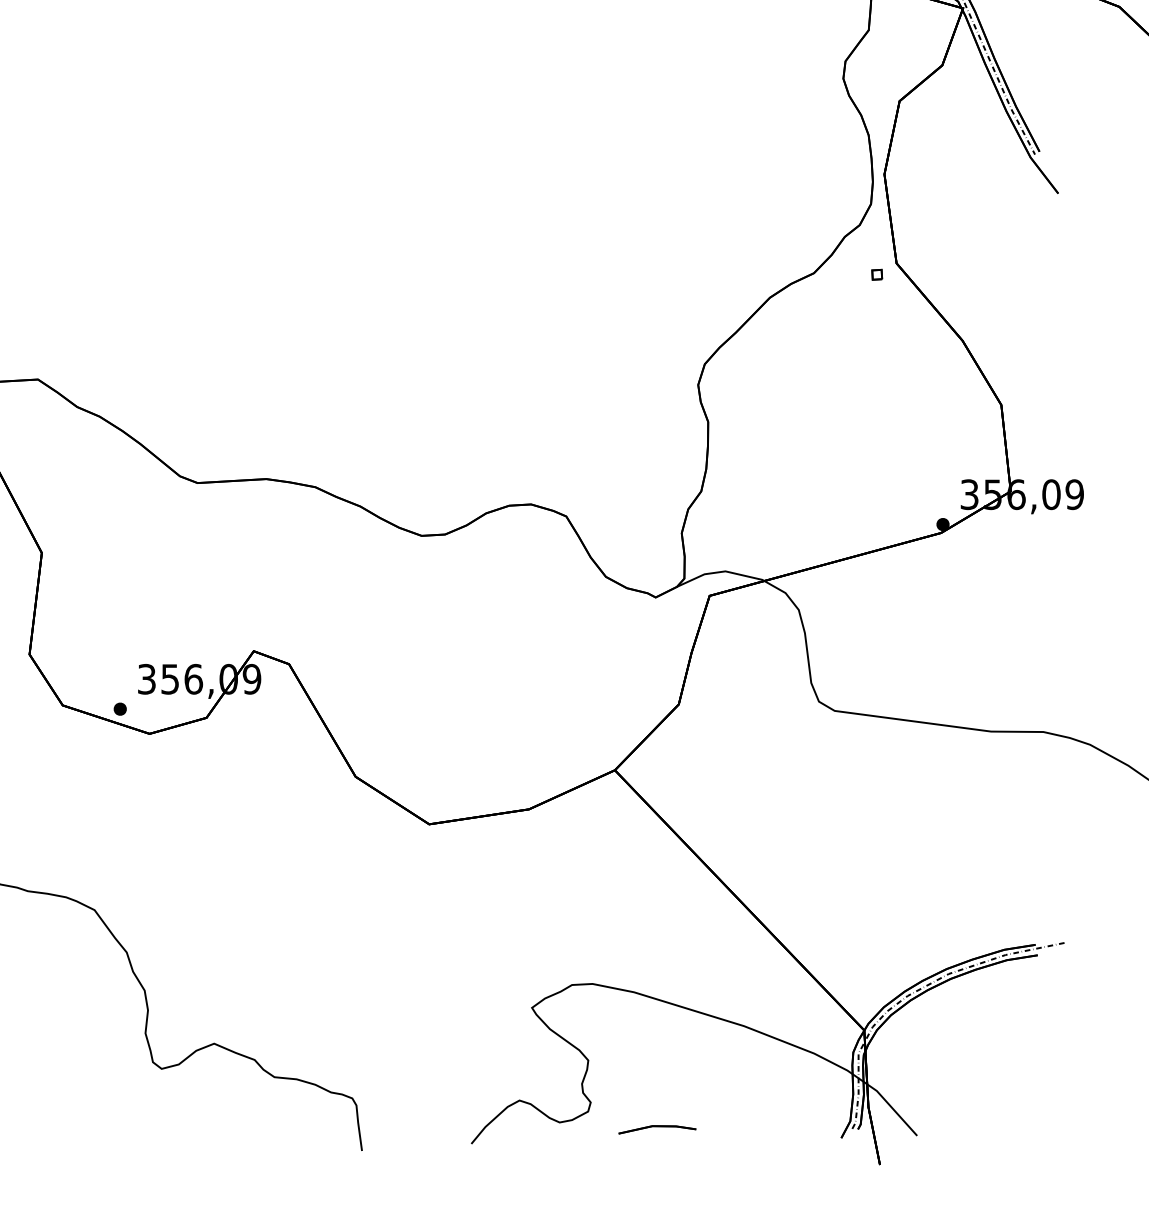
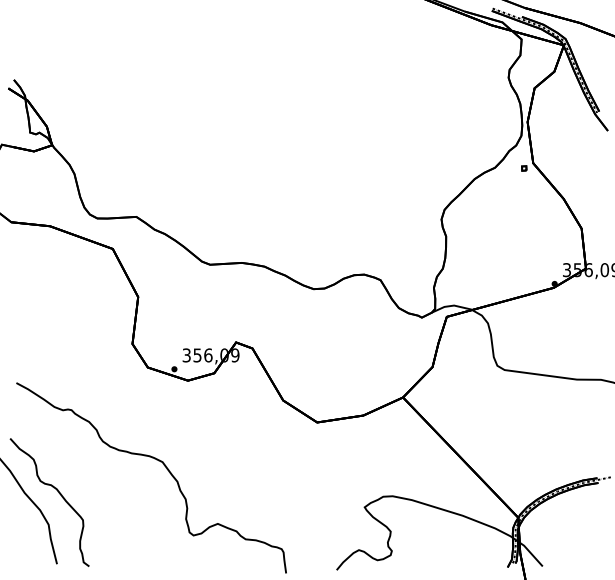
part: (657, 1129) -> (422, 563), removed

